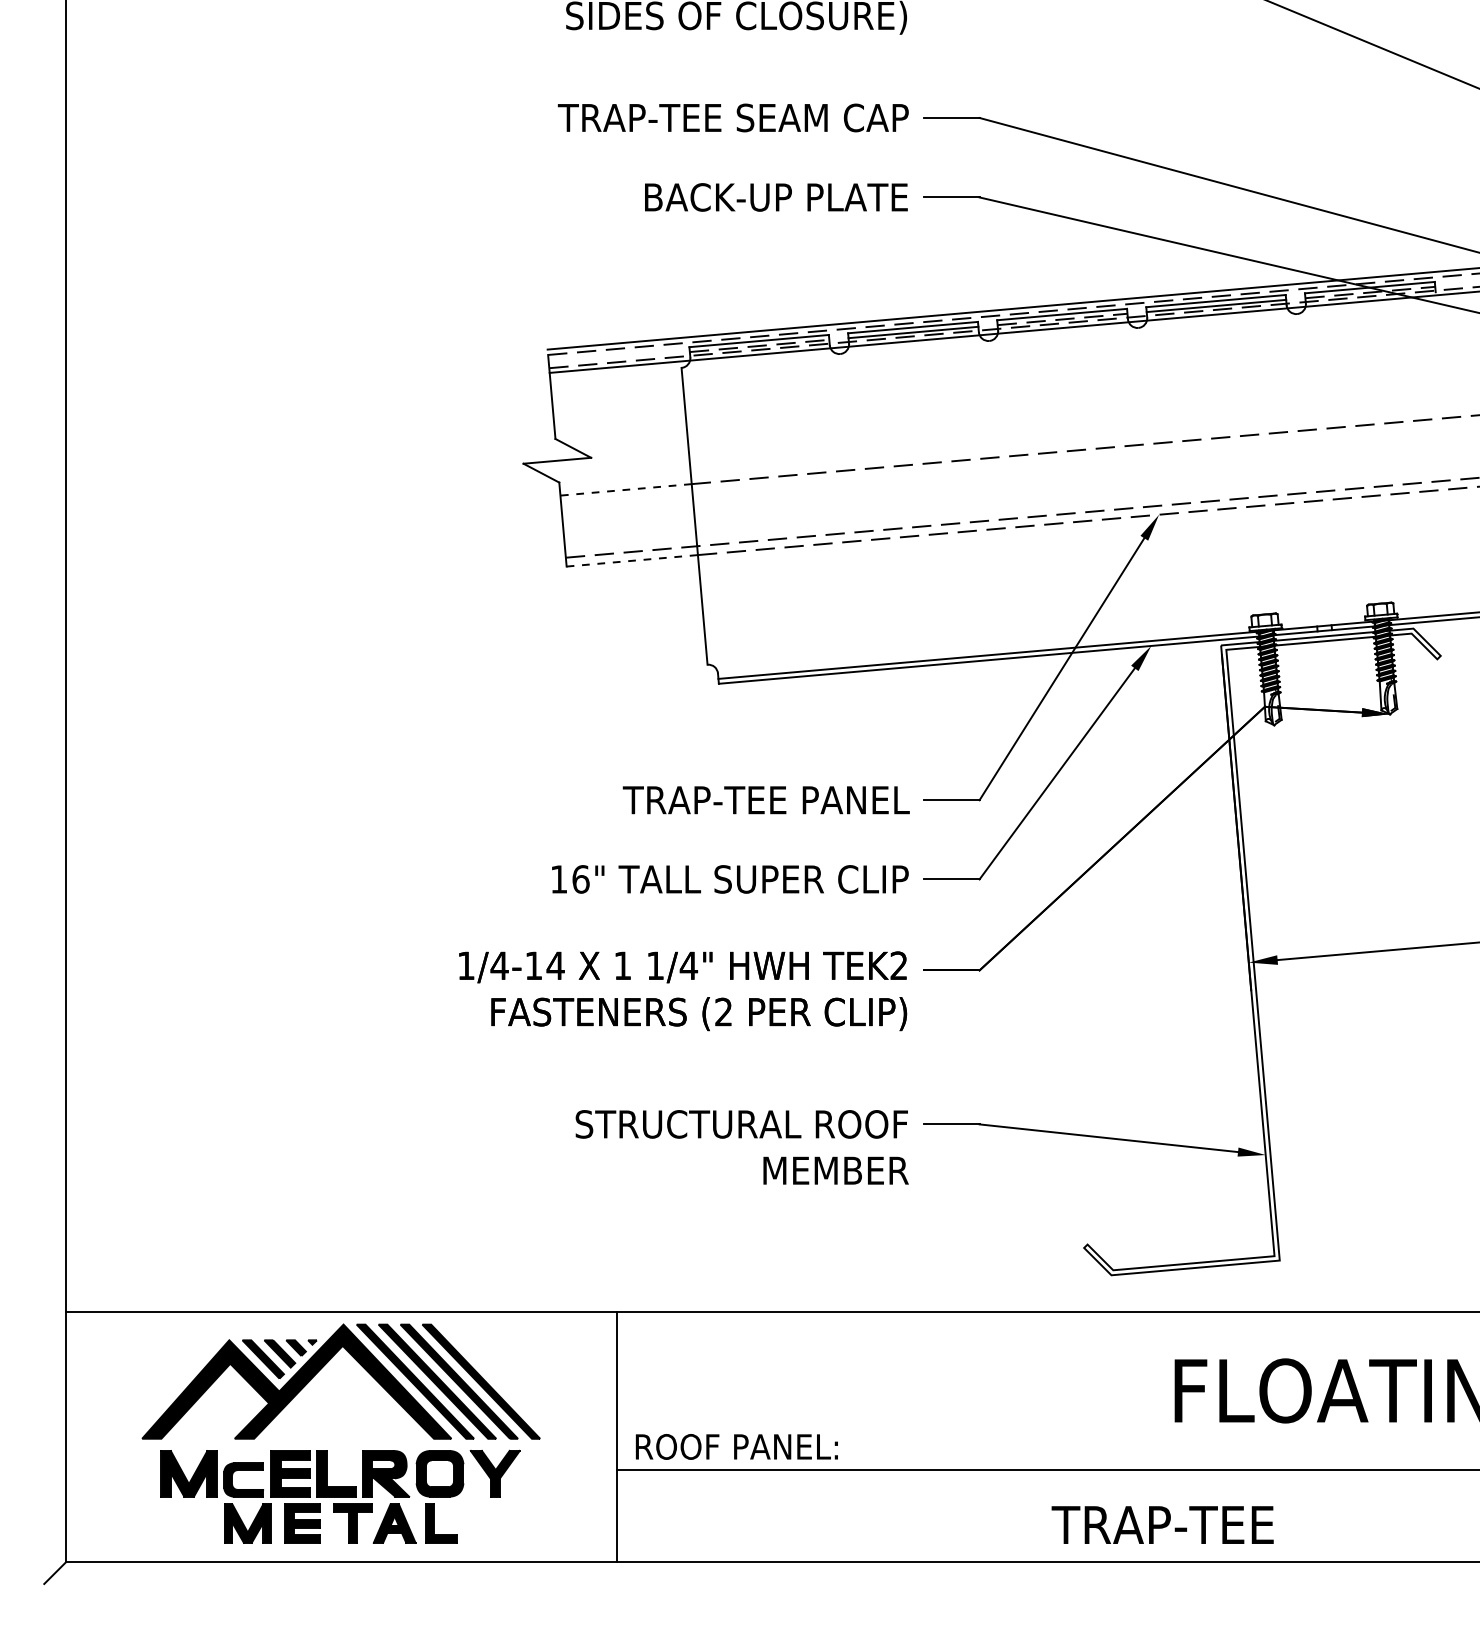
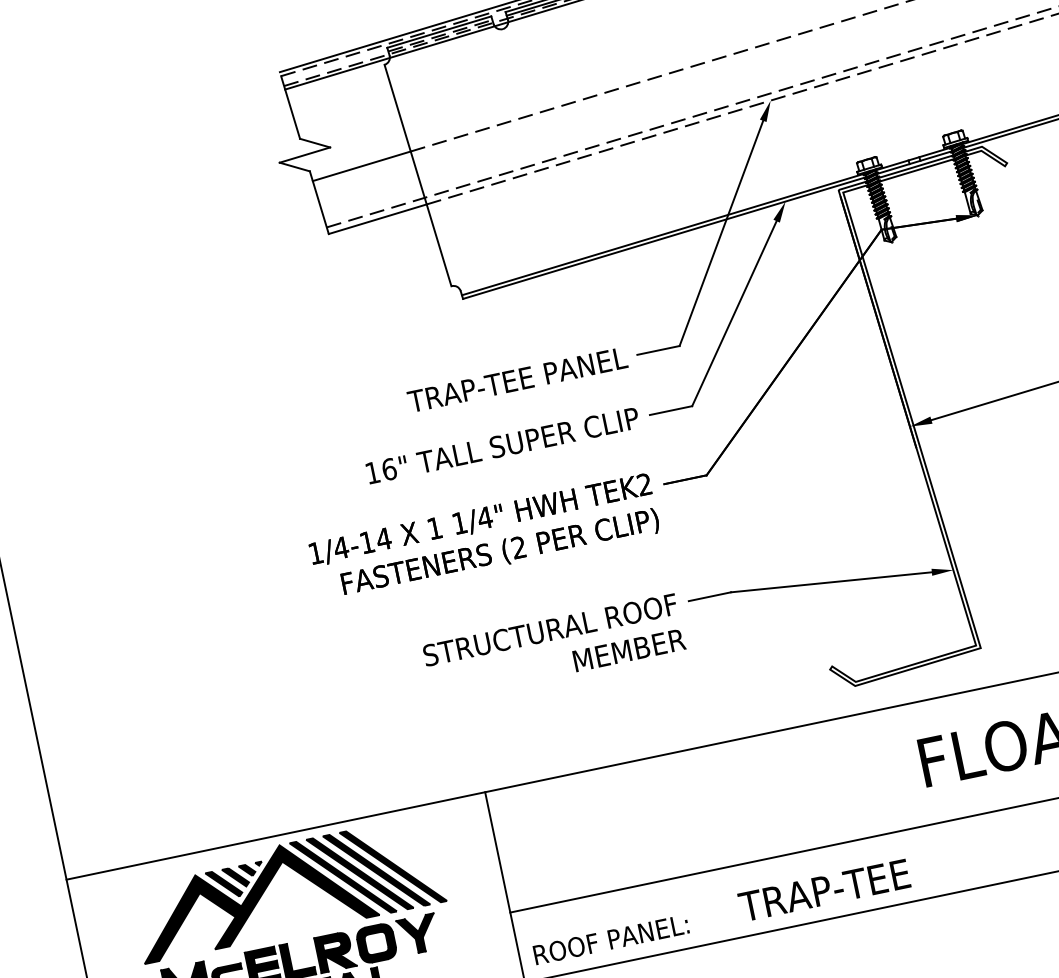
line: (626, 489) -> (362, 165), dashed -> solid
line: (632, 560) -> (377, 218), dashed -> solid
text: (736, 1446) -> (610, 939), moved
text: (1162, 1524) -> (824, 890), moved

